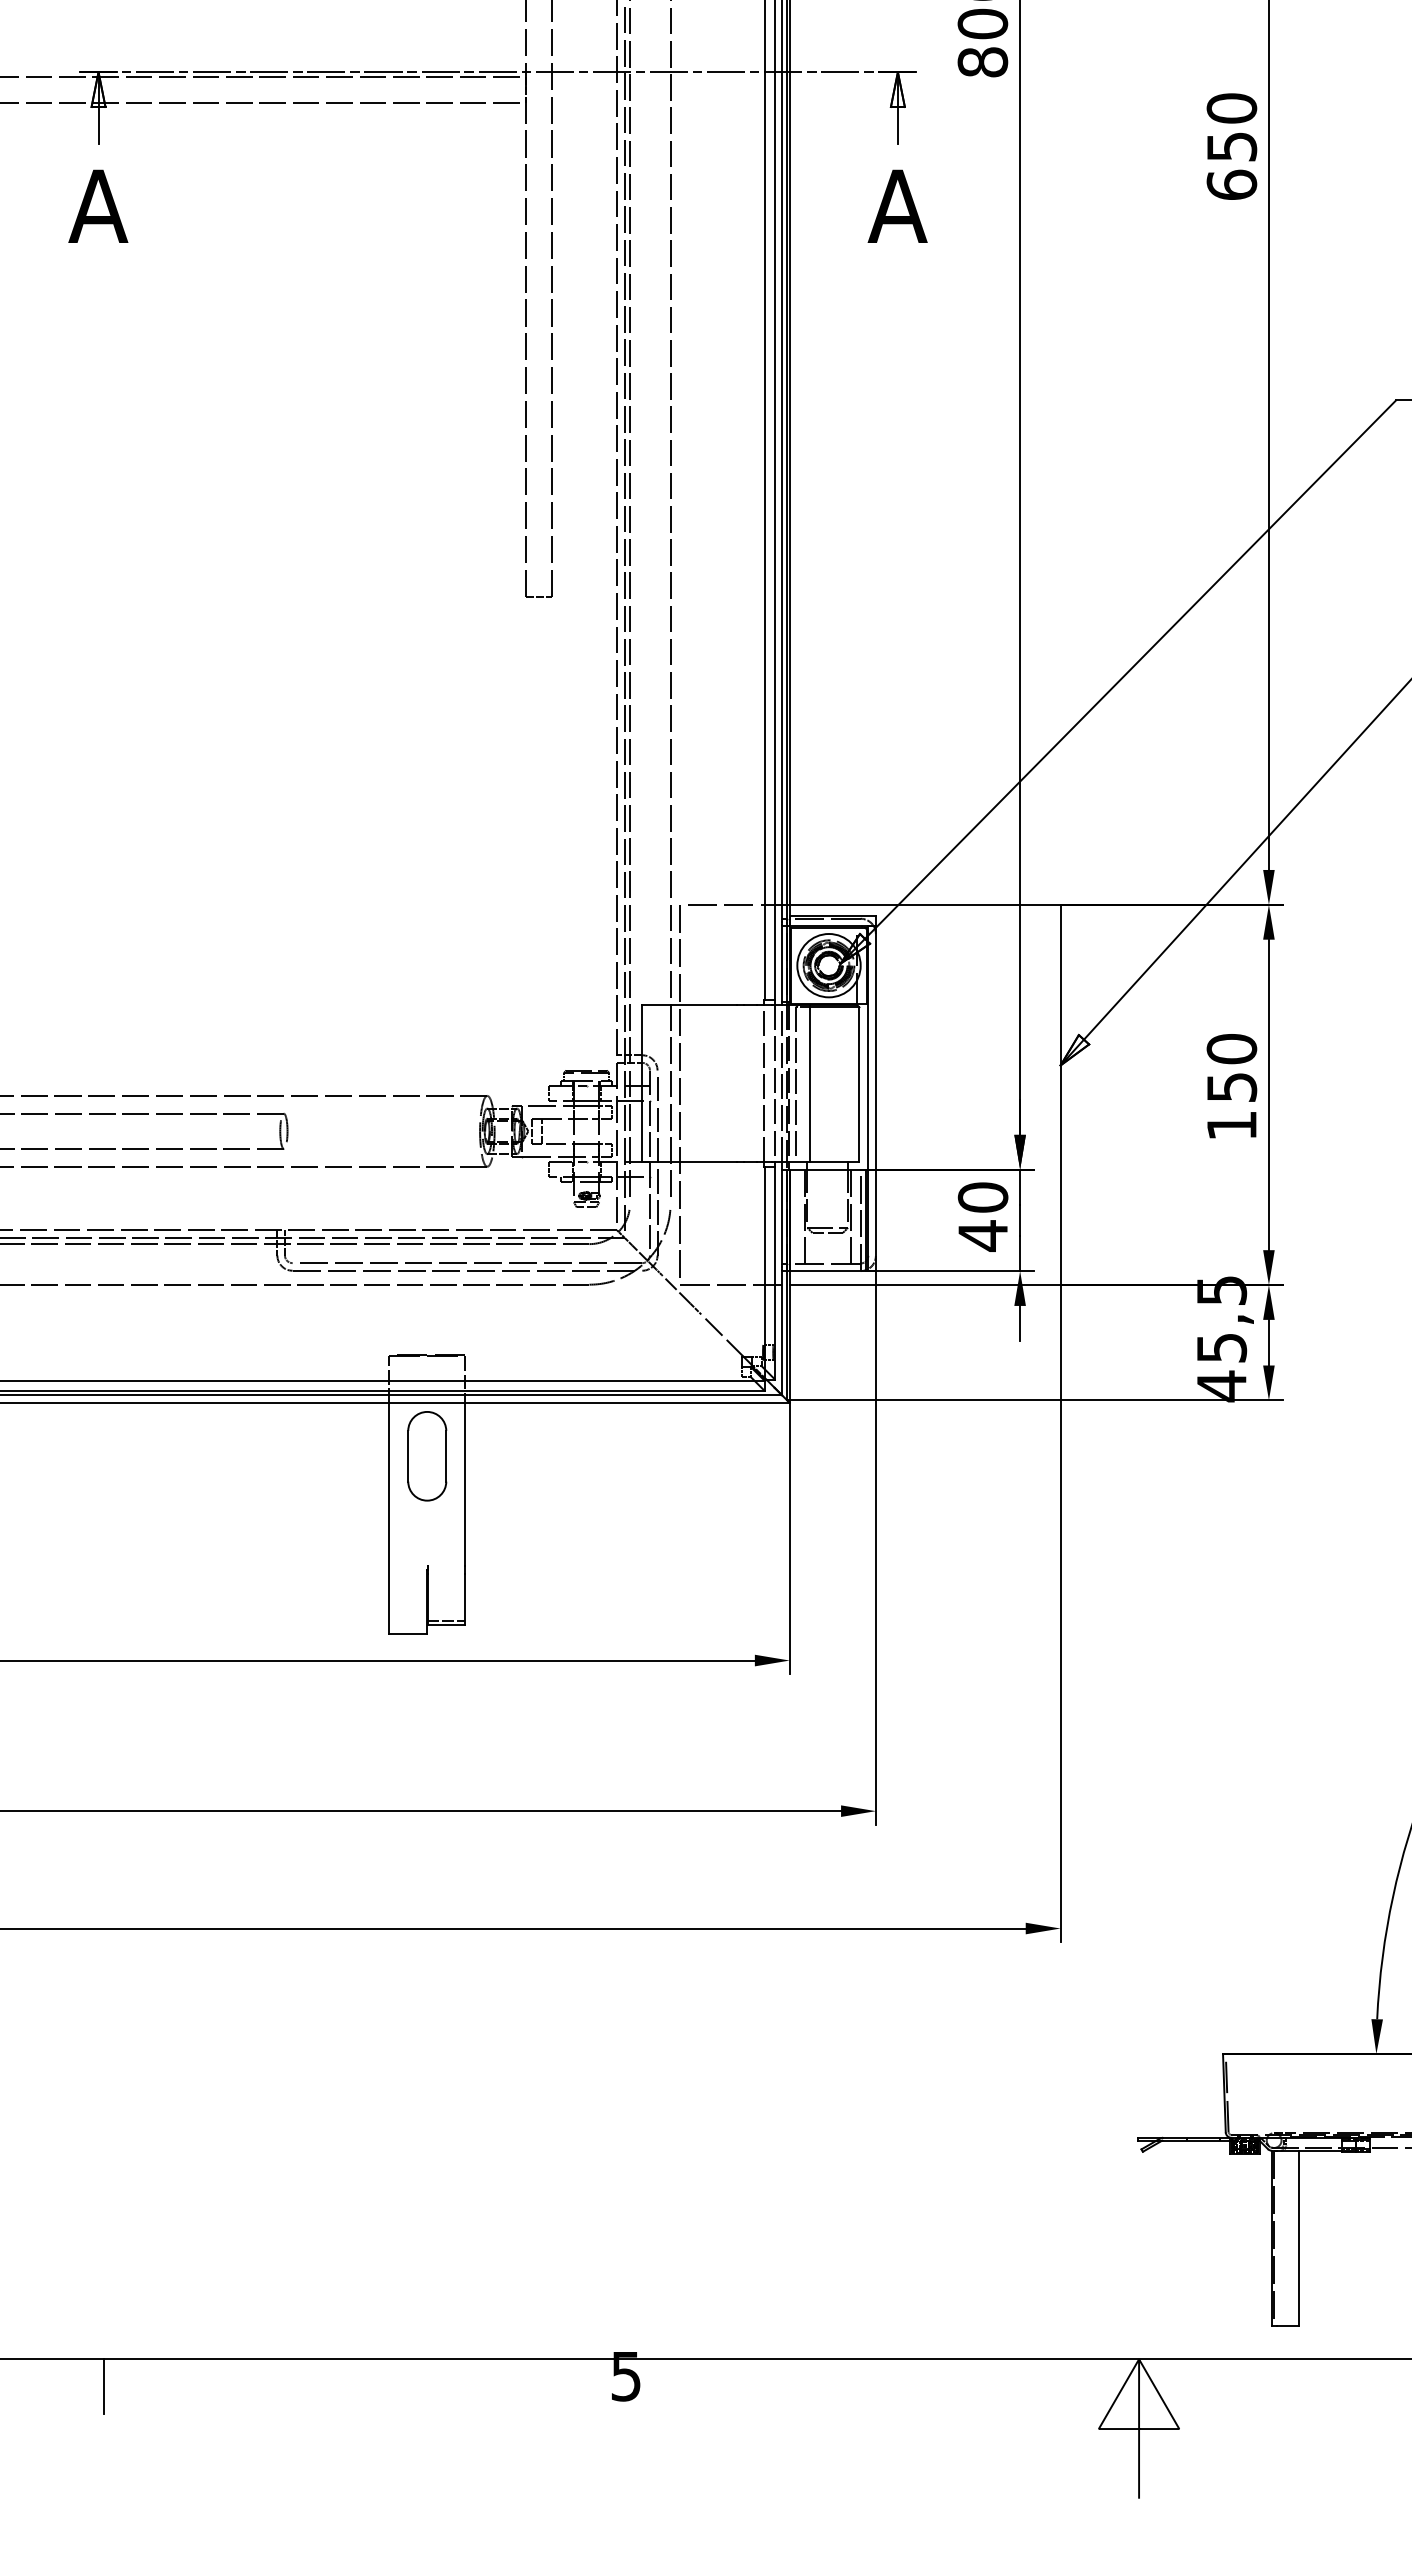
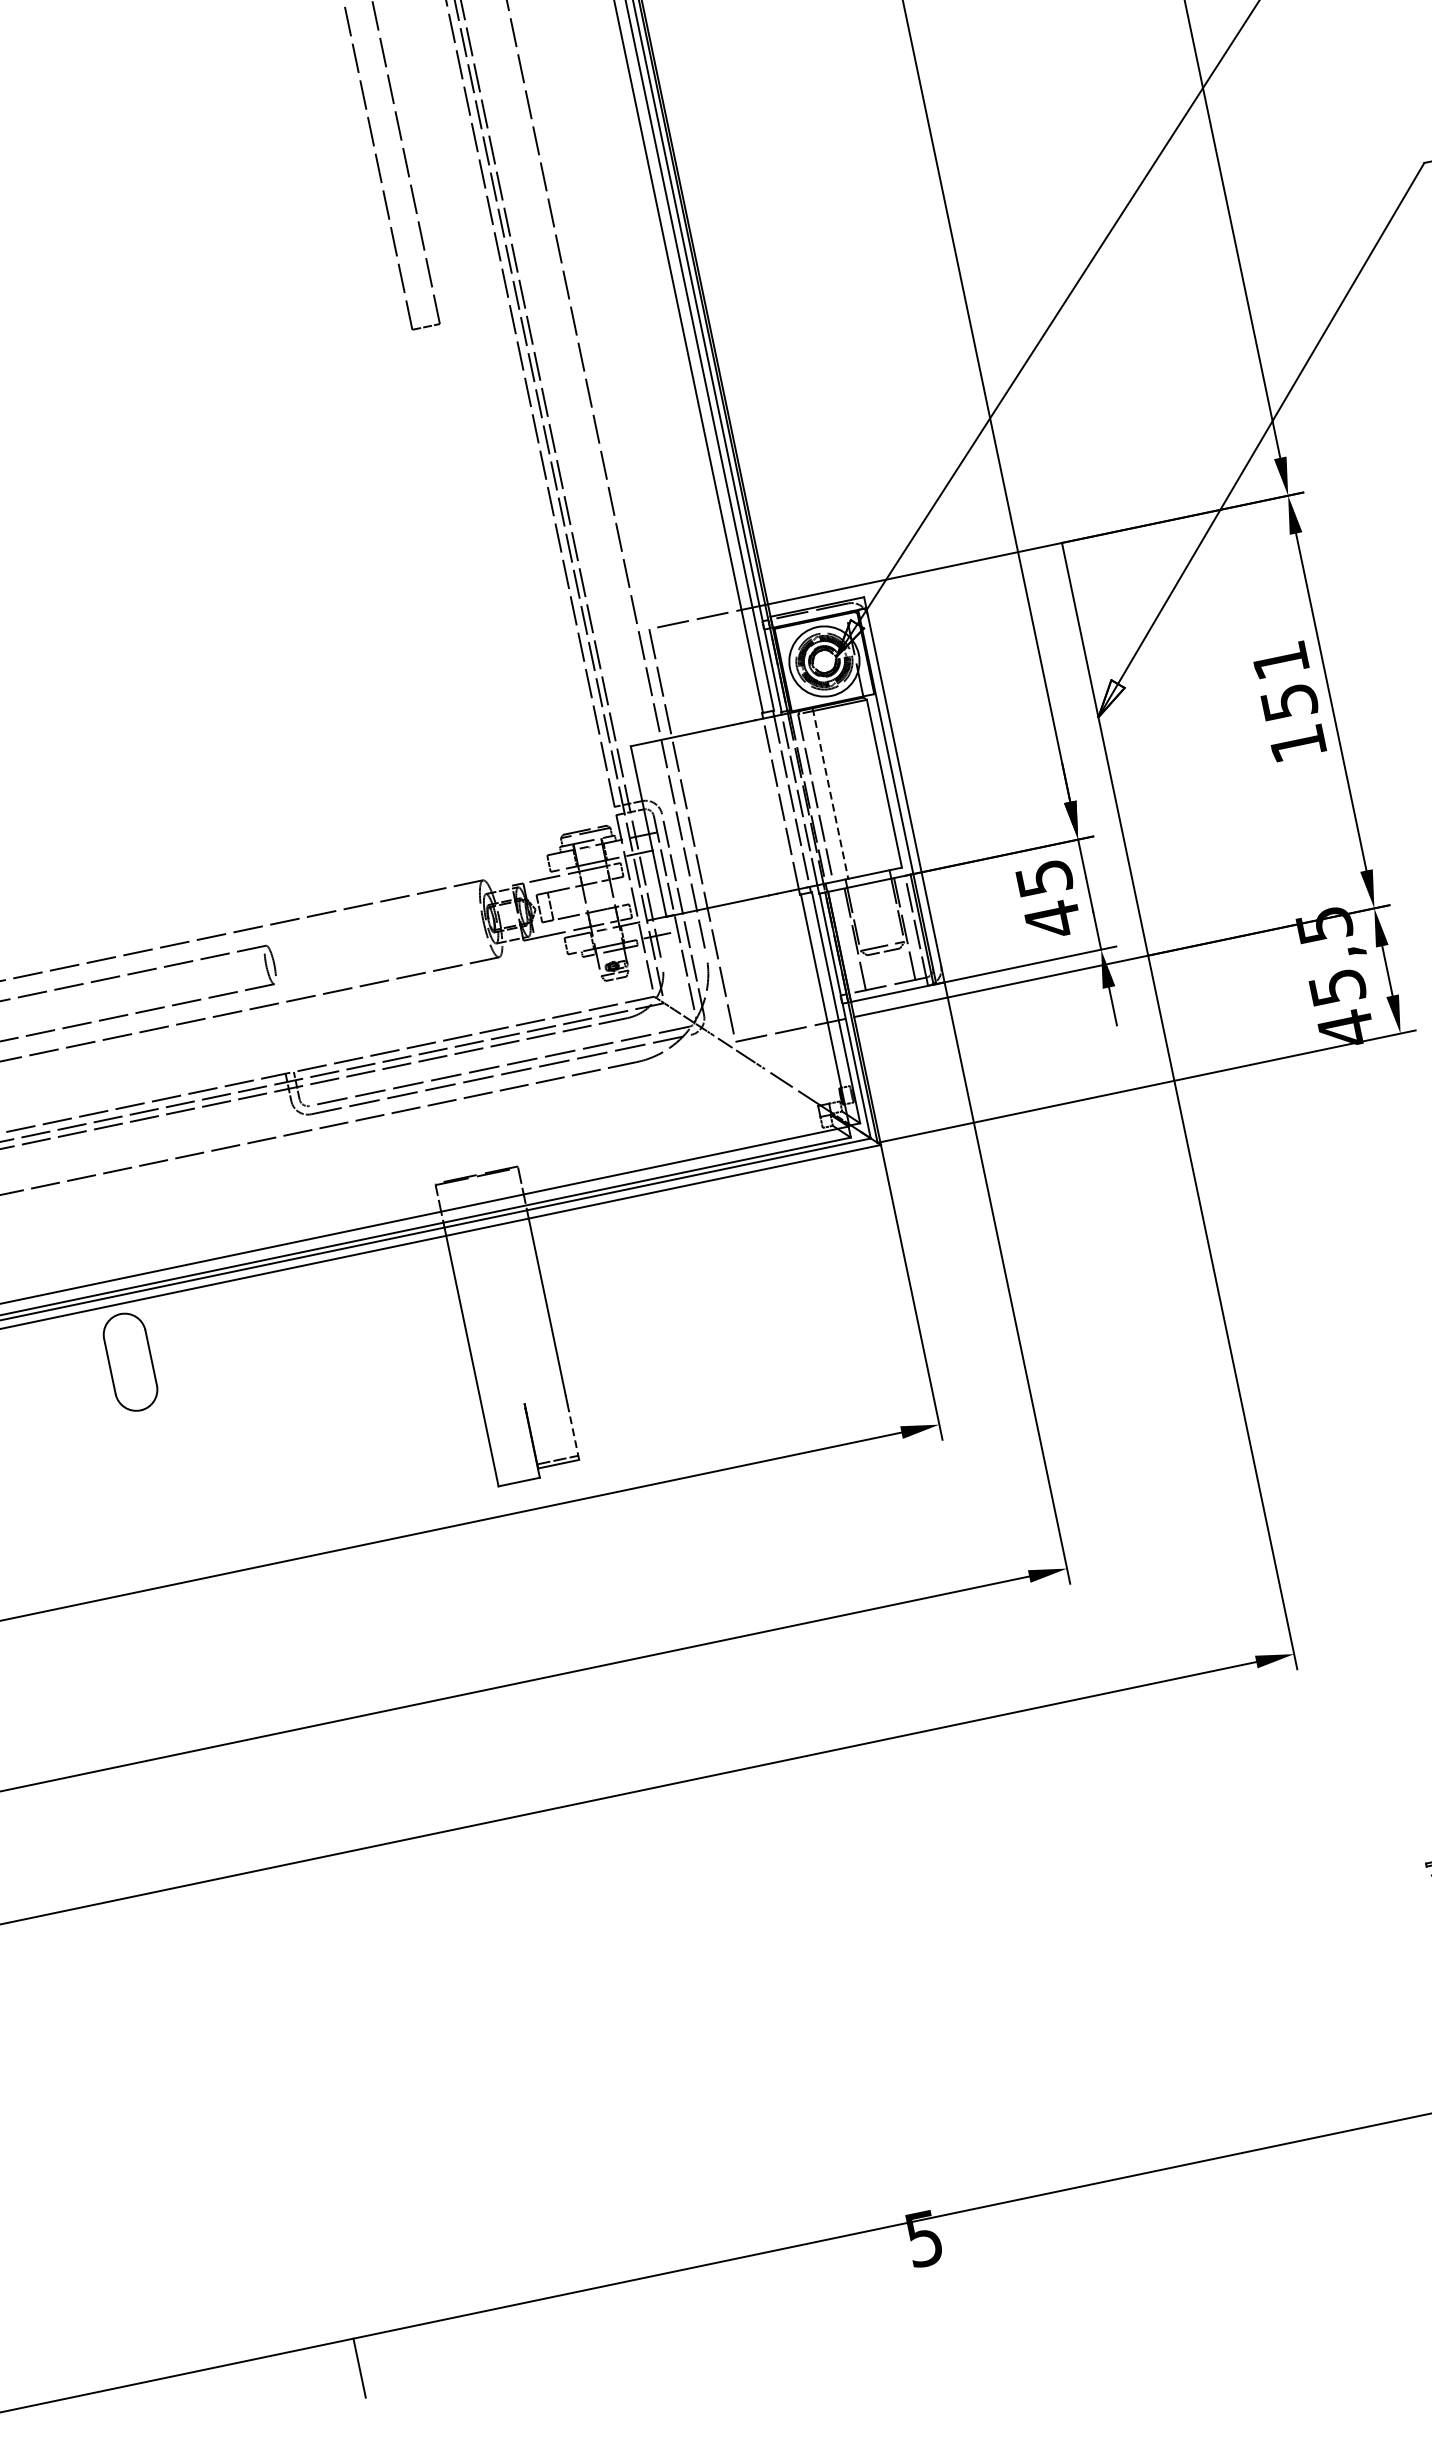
text: (1231, 1049) -> (1280, 661), 150 -> 151
line: (810, 1083) -> (831, 793), solid -> dashed
text: (982, 1197) -> (1043, 878), 40 -> 45
part: (427, 1456) -> (130, 1362), moved
line: (465, 1599) -> (573, 1431), solid -> dashed

